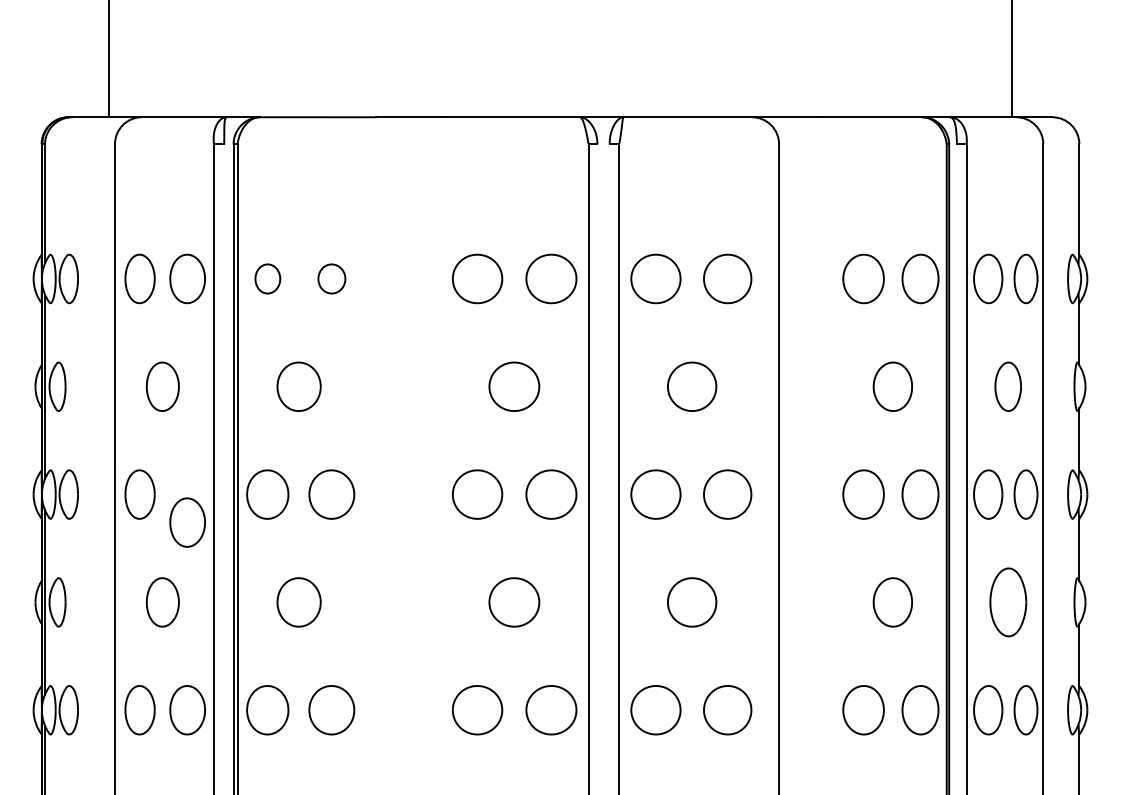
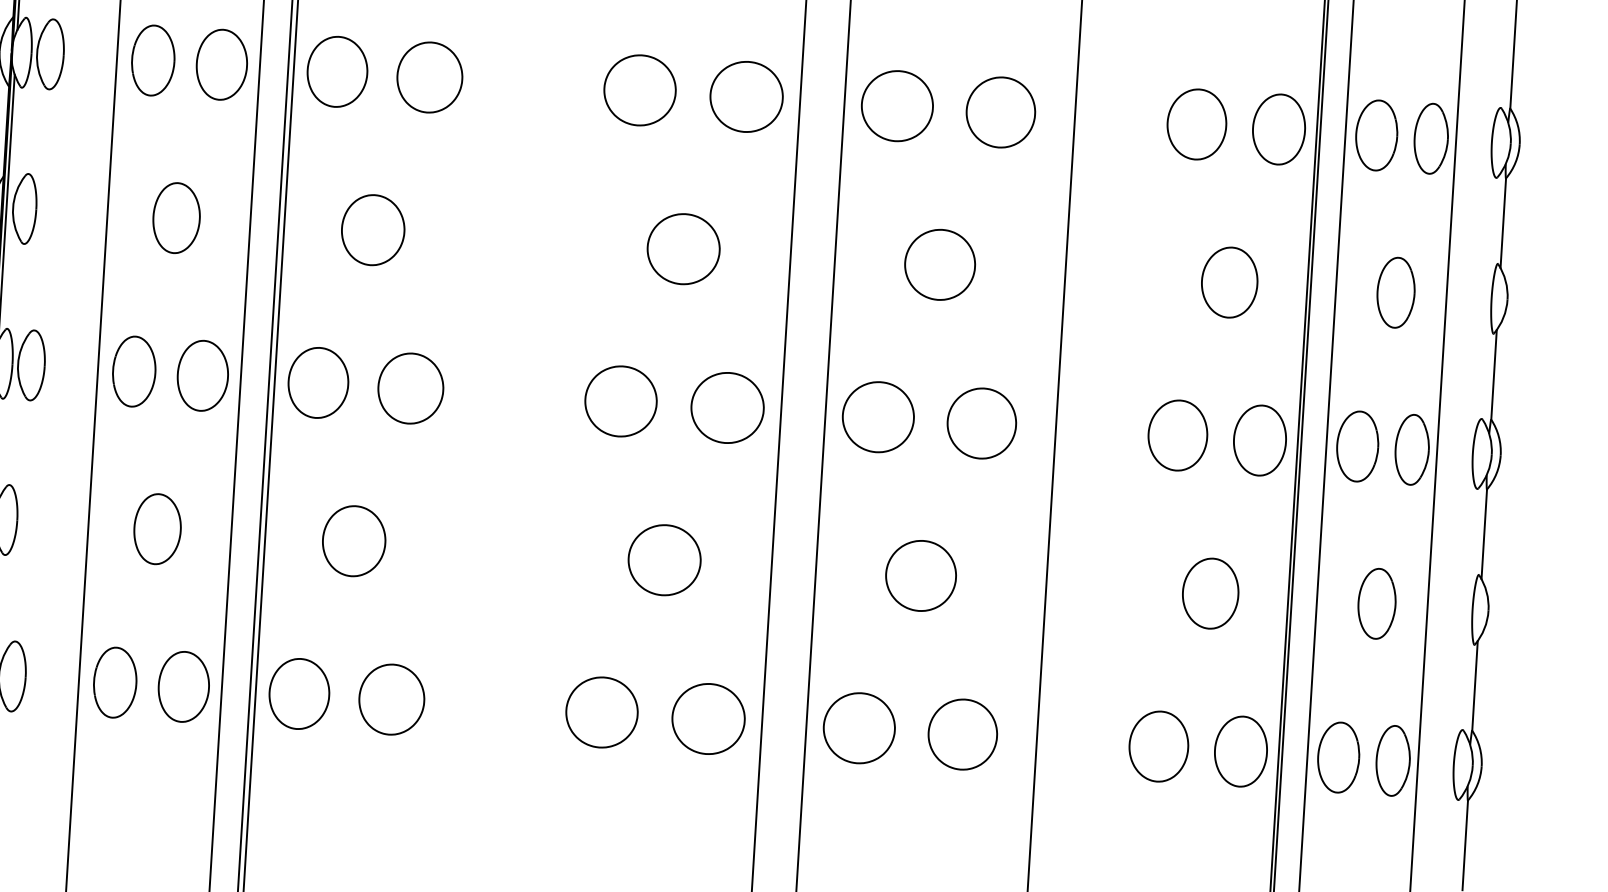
part: (267, 278) -> (337, 71), size x1.67
part: (331, 278) -> (429, 76), size x1.67
part: (187, 522) -> (202, 375), moved
part: (1007, 602) -> (1375, 603), size x0.71

